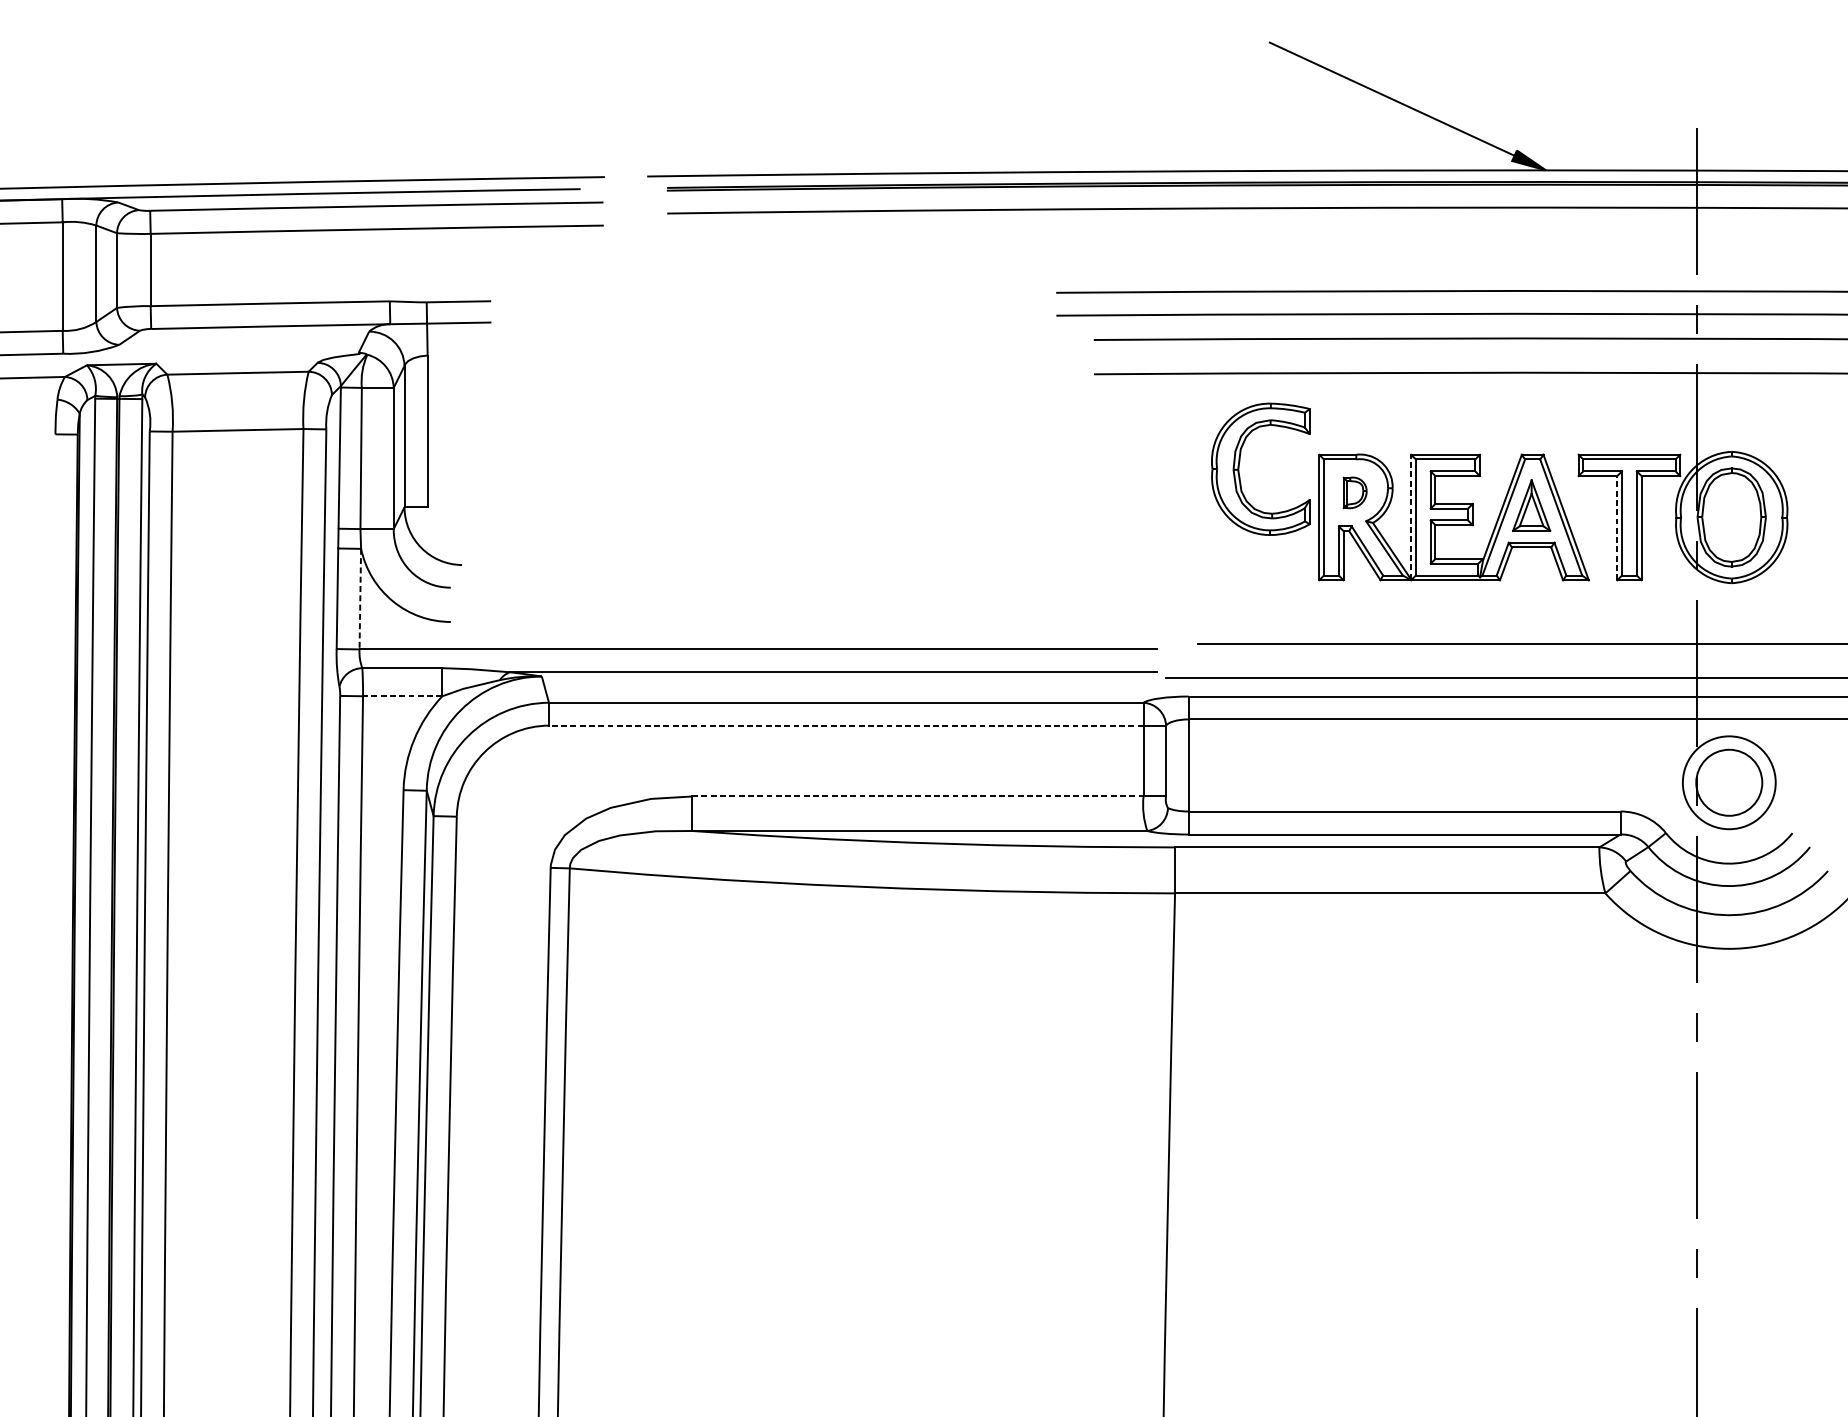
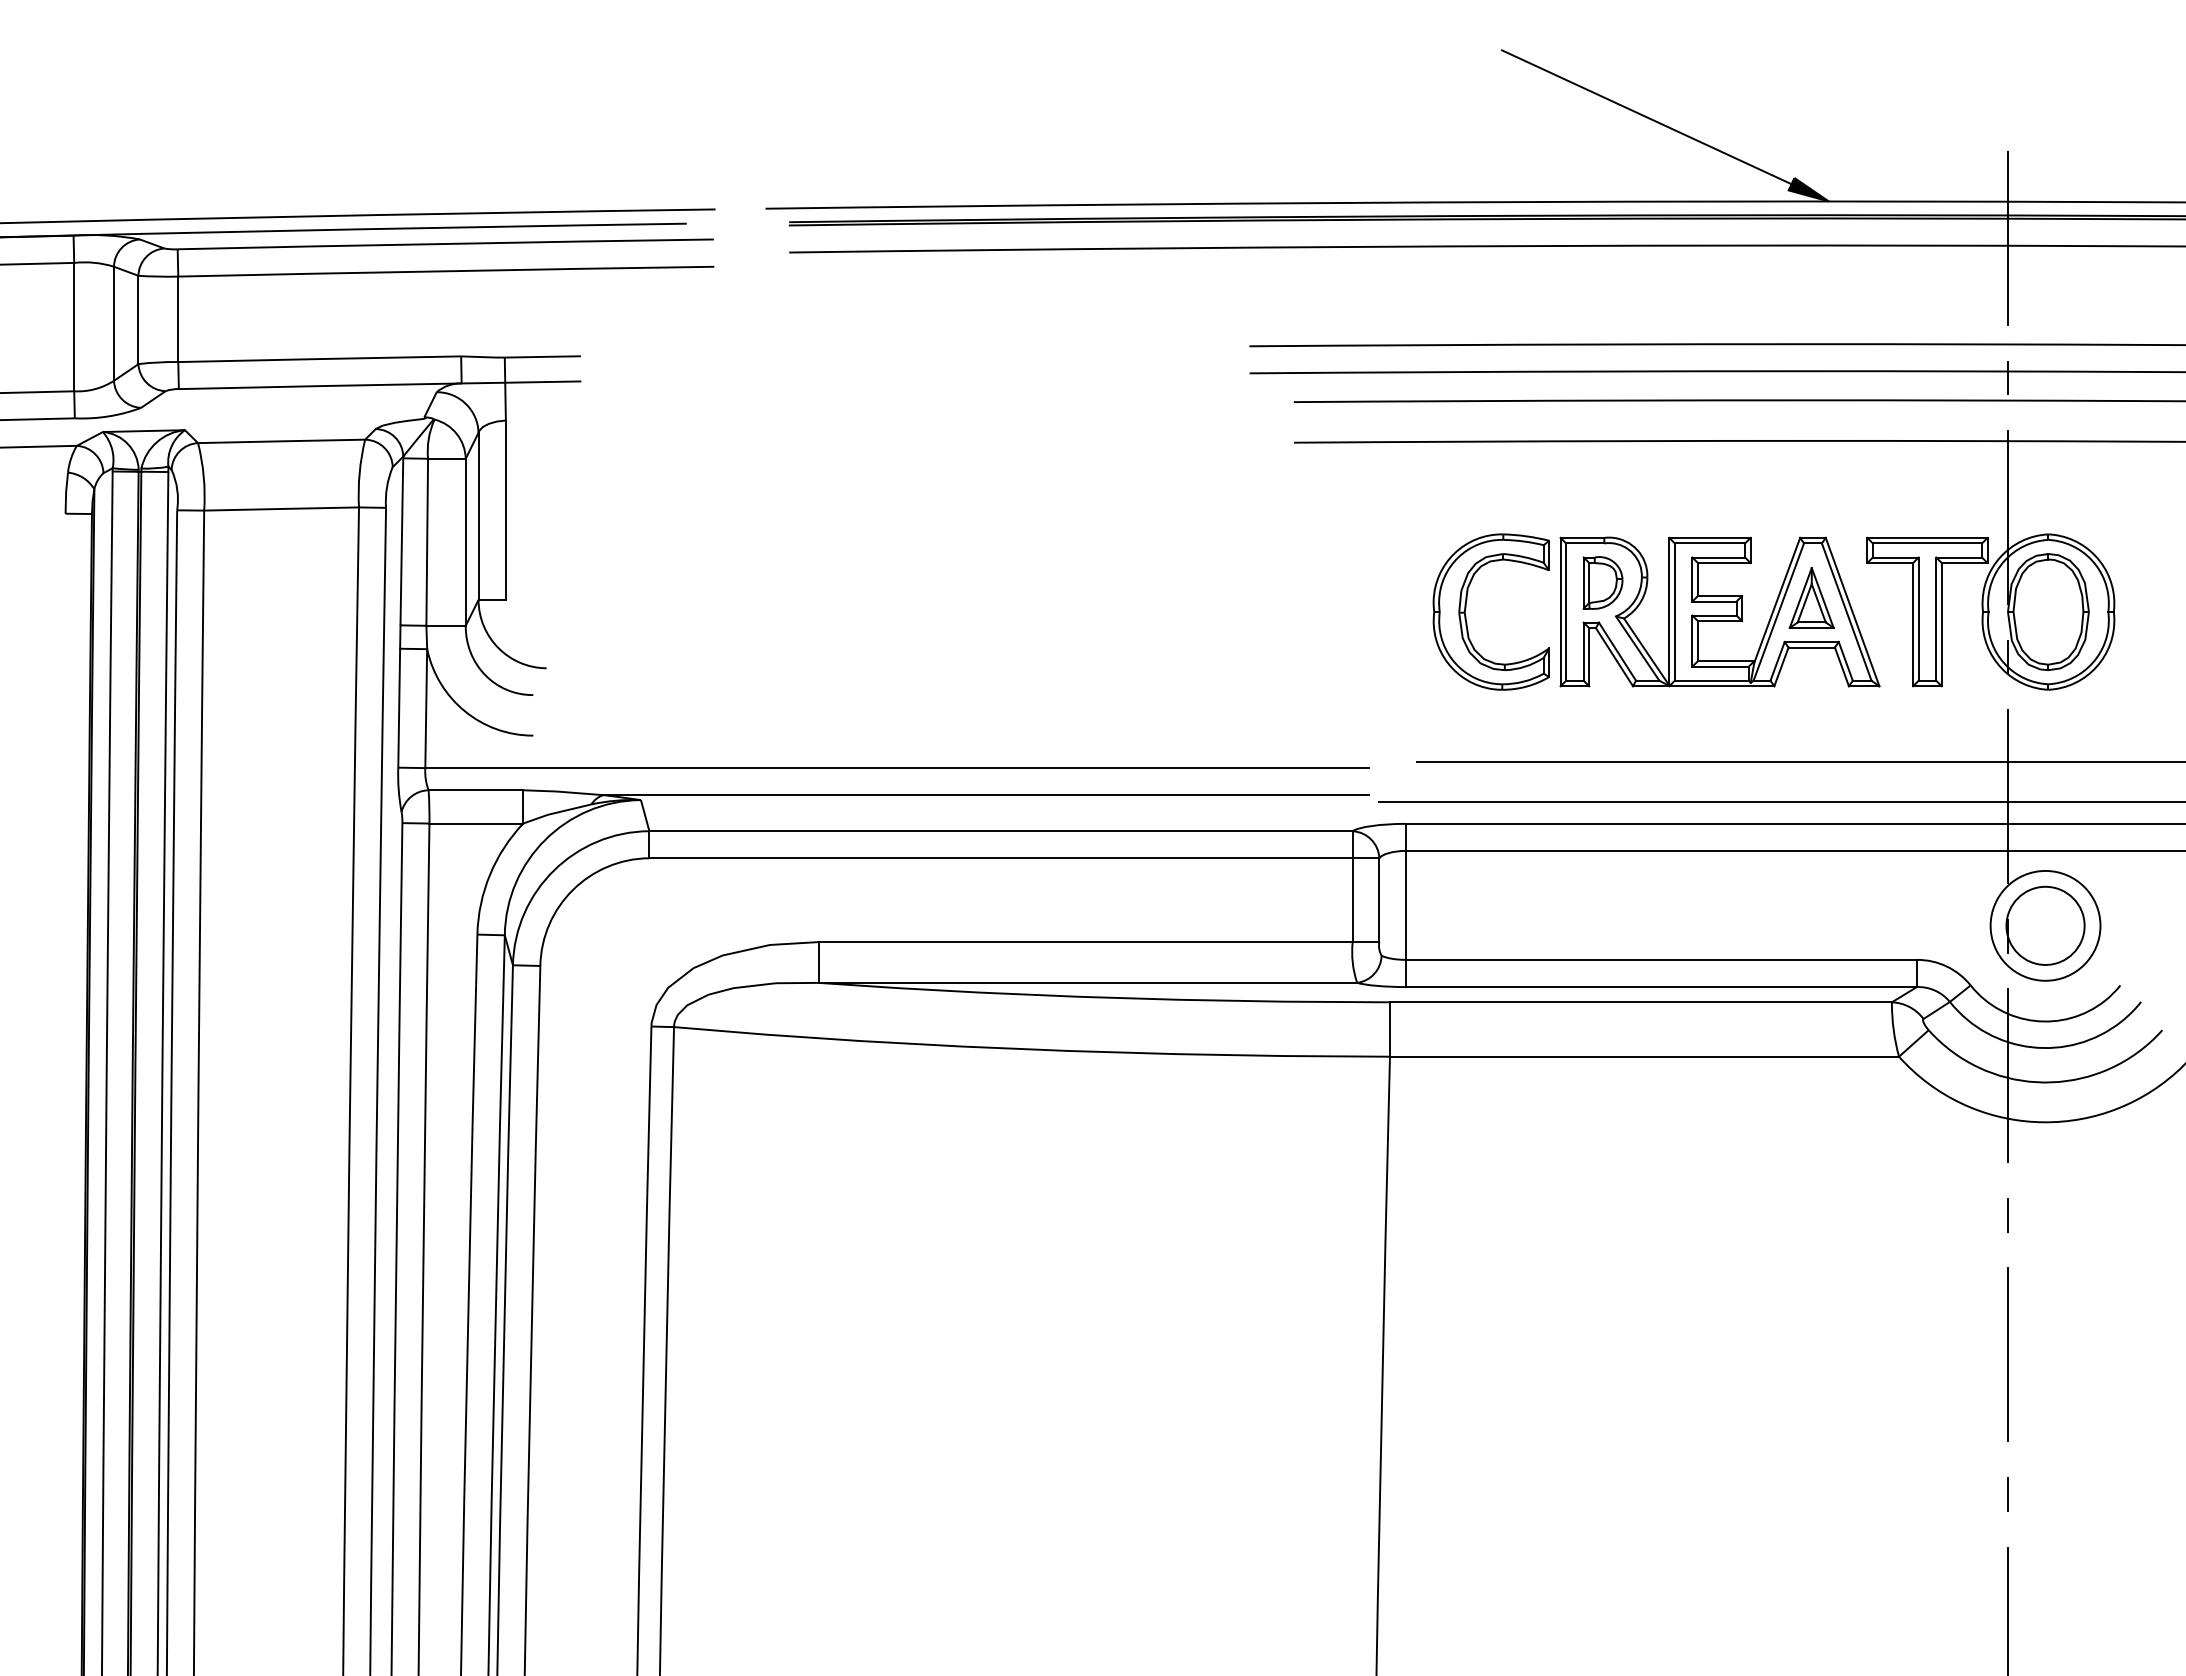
part: (1239, 466) -> (1466, 608), moved
part: (1354, 492) -> (1602, 582), size x1.43
line: (1411, 517) -> (1669, 611), dashed -> solid
line: (1617, 528) -> (1913, 624), dashed -> solid
line: (360, 599) -> (426, 709), dashed -> solid
line: (402, 696) -> (476, 823), dashed -> solid
line: (846, 725) -> (1001, 858), dashed -> solid
line: (917, 796) -> (1085, 942), dashed -> solid

